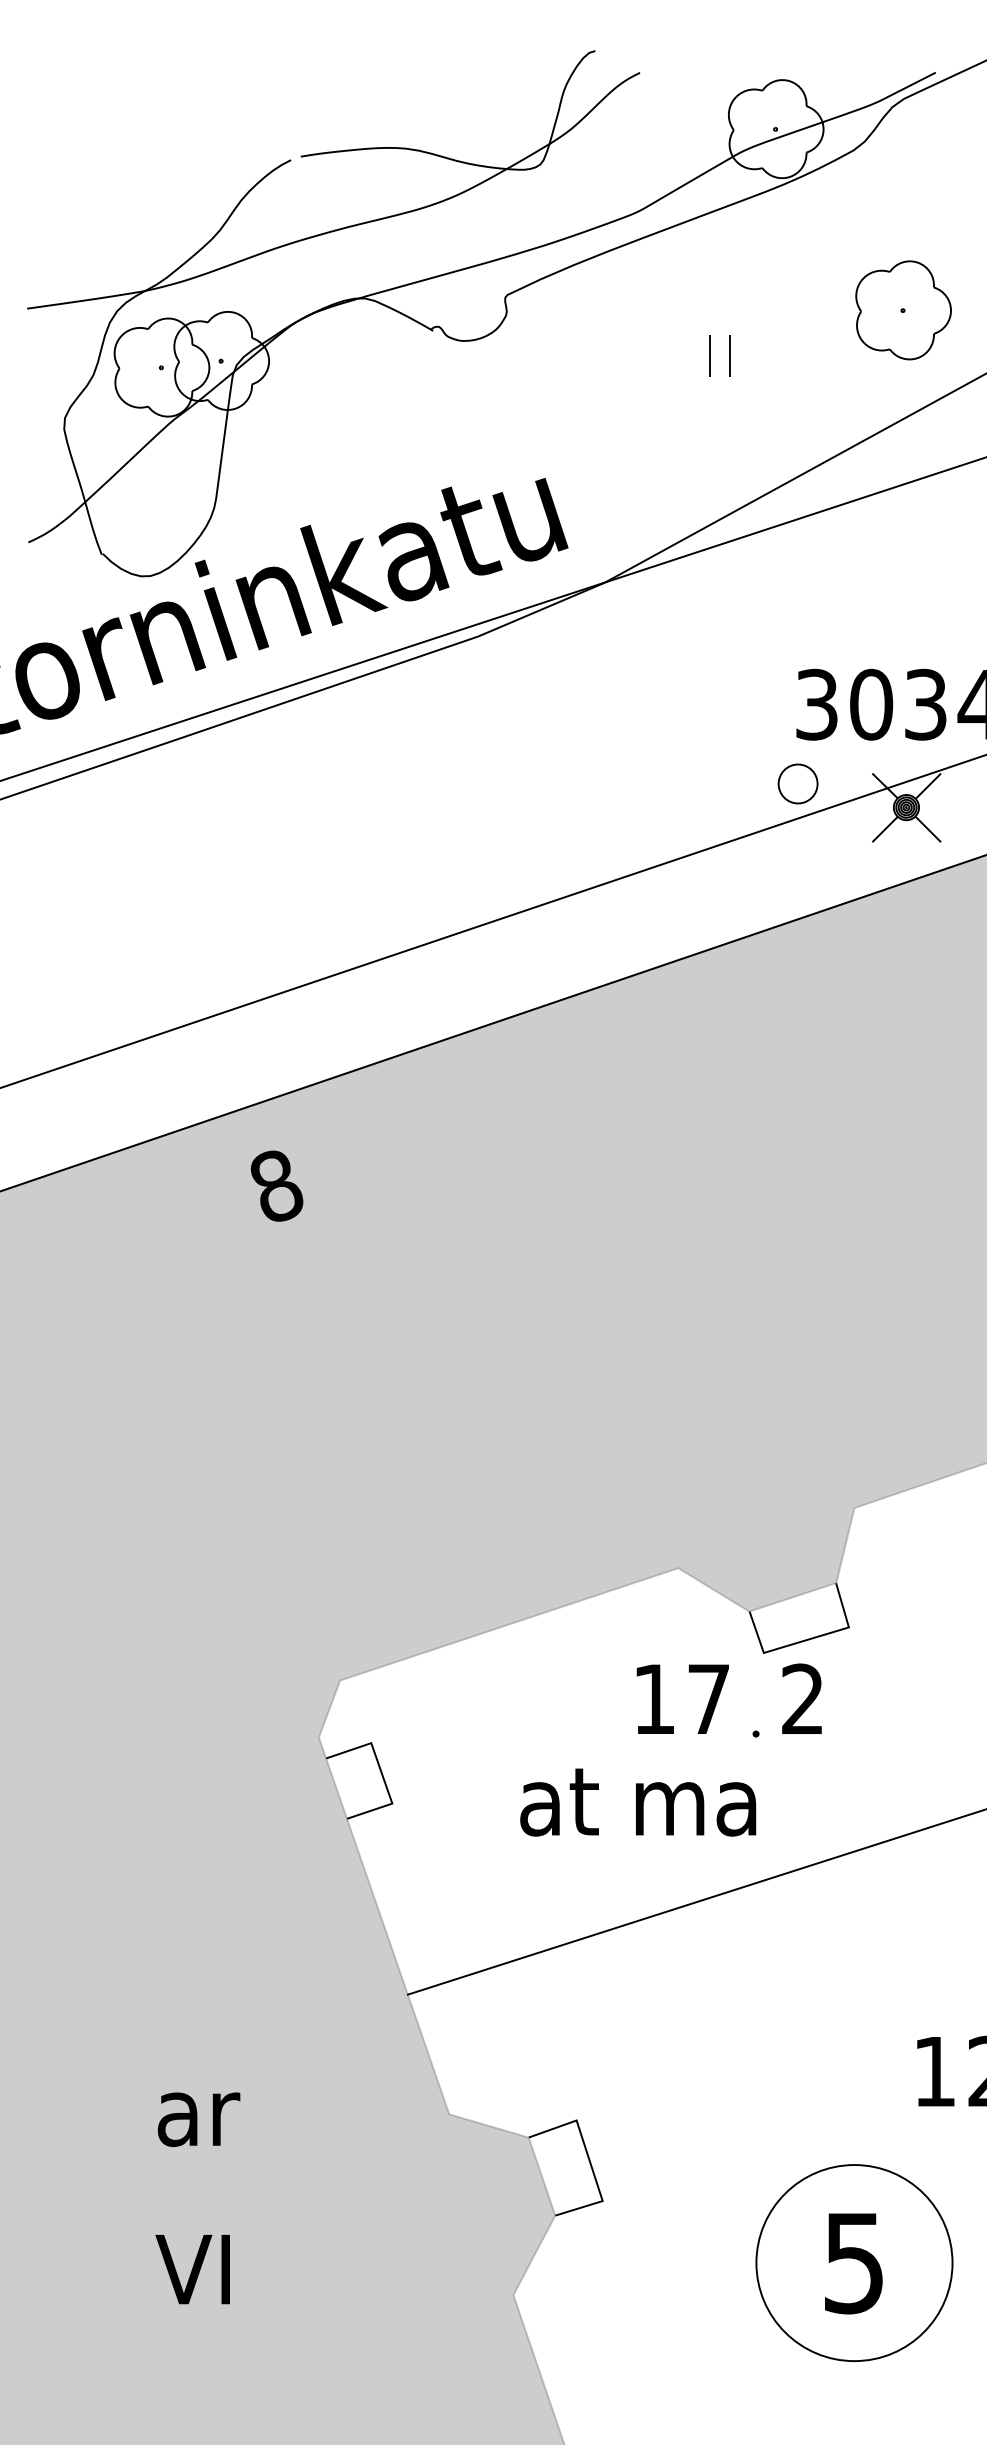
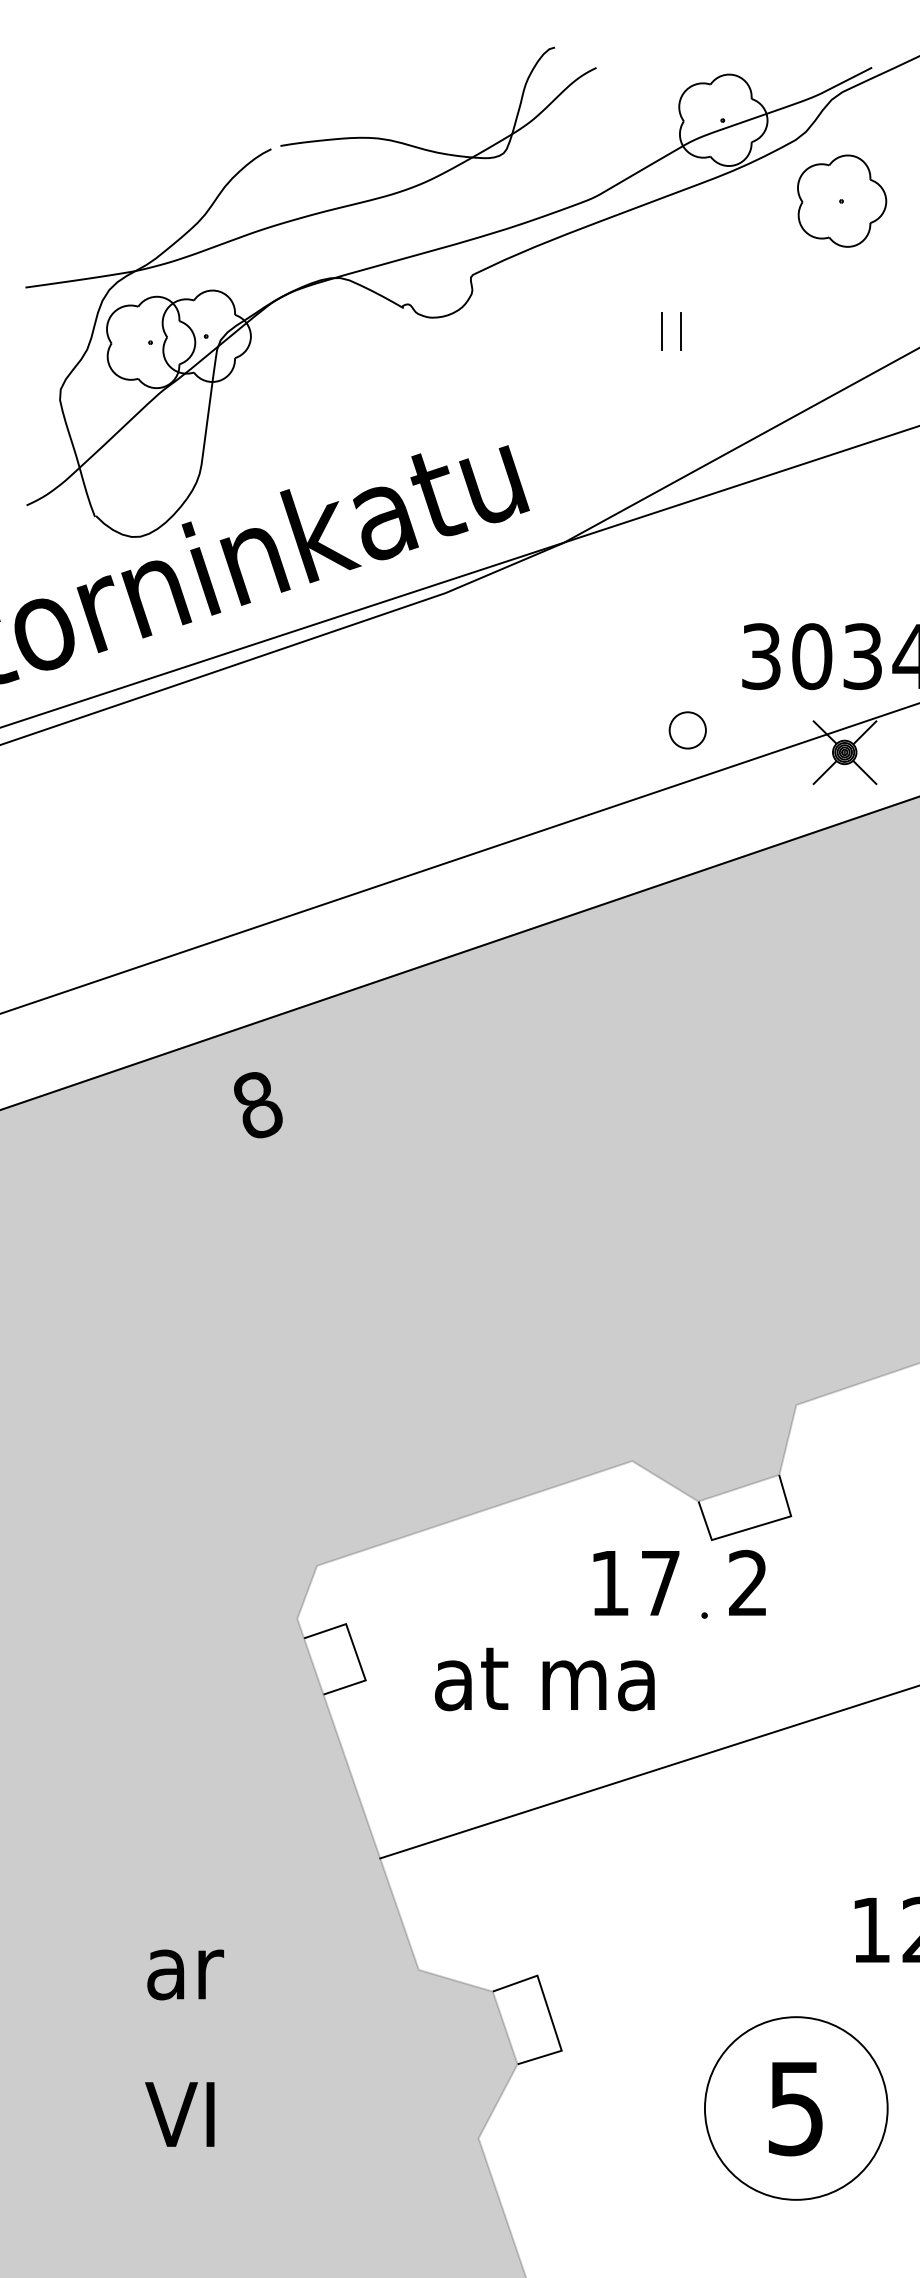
part: (904, 309) -> (842, 200), moved
part: (797, 784) -> (687, 730), moved
text: (637, 1802) -> (544, 1679), moved

